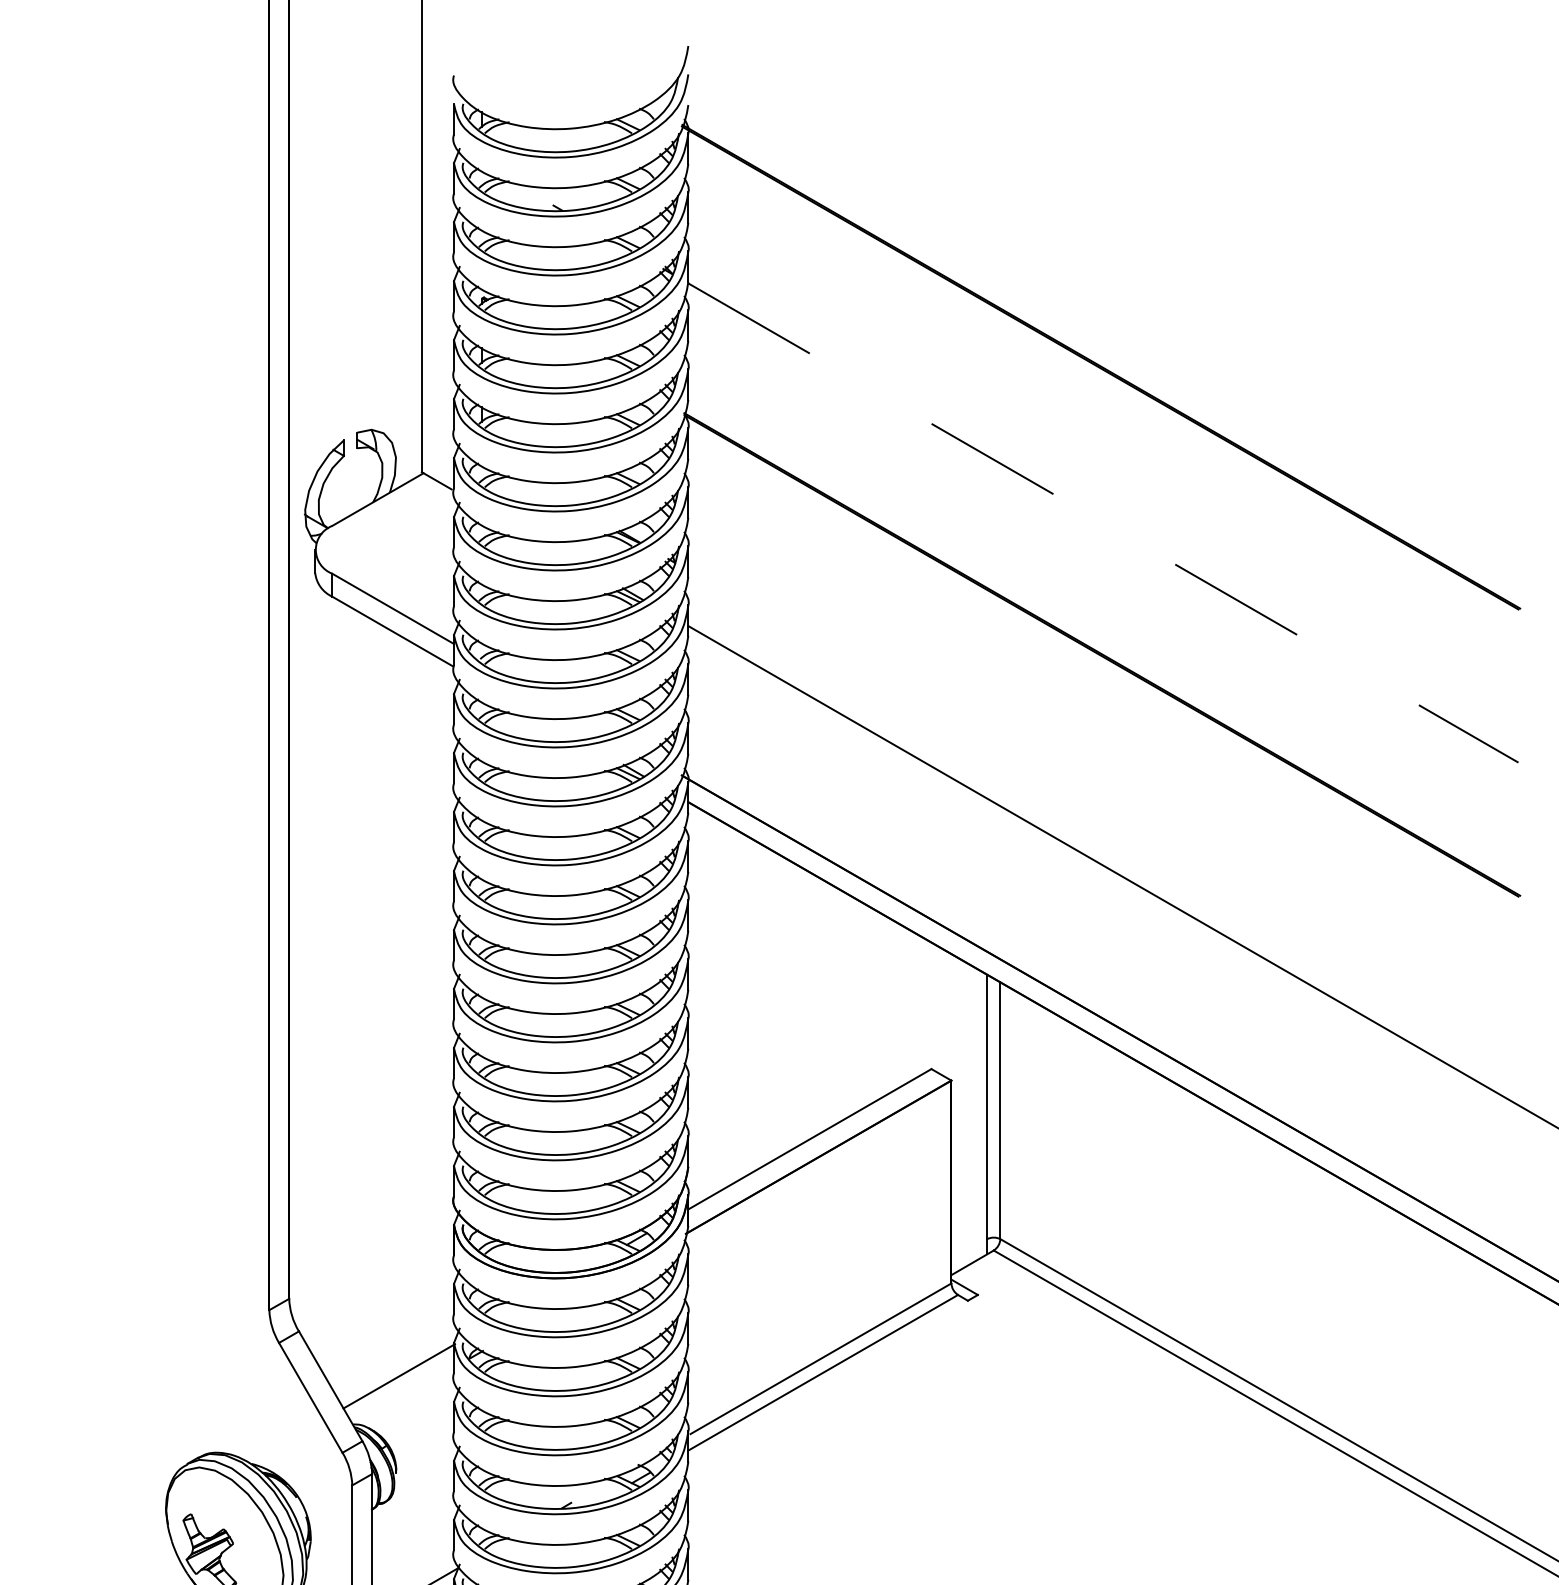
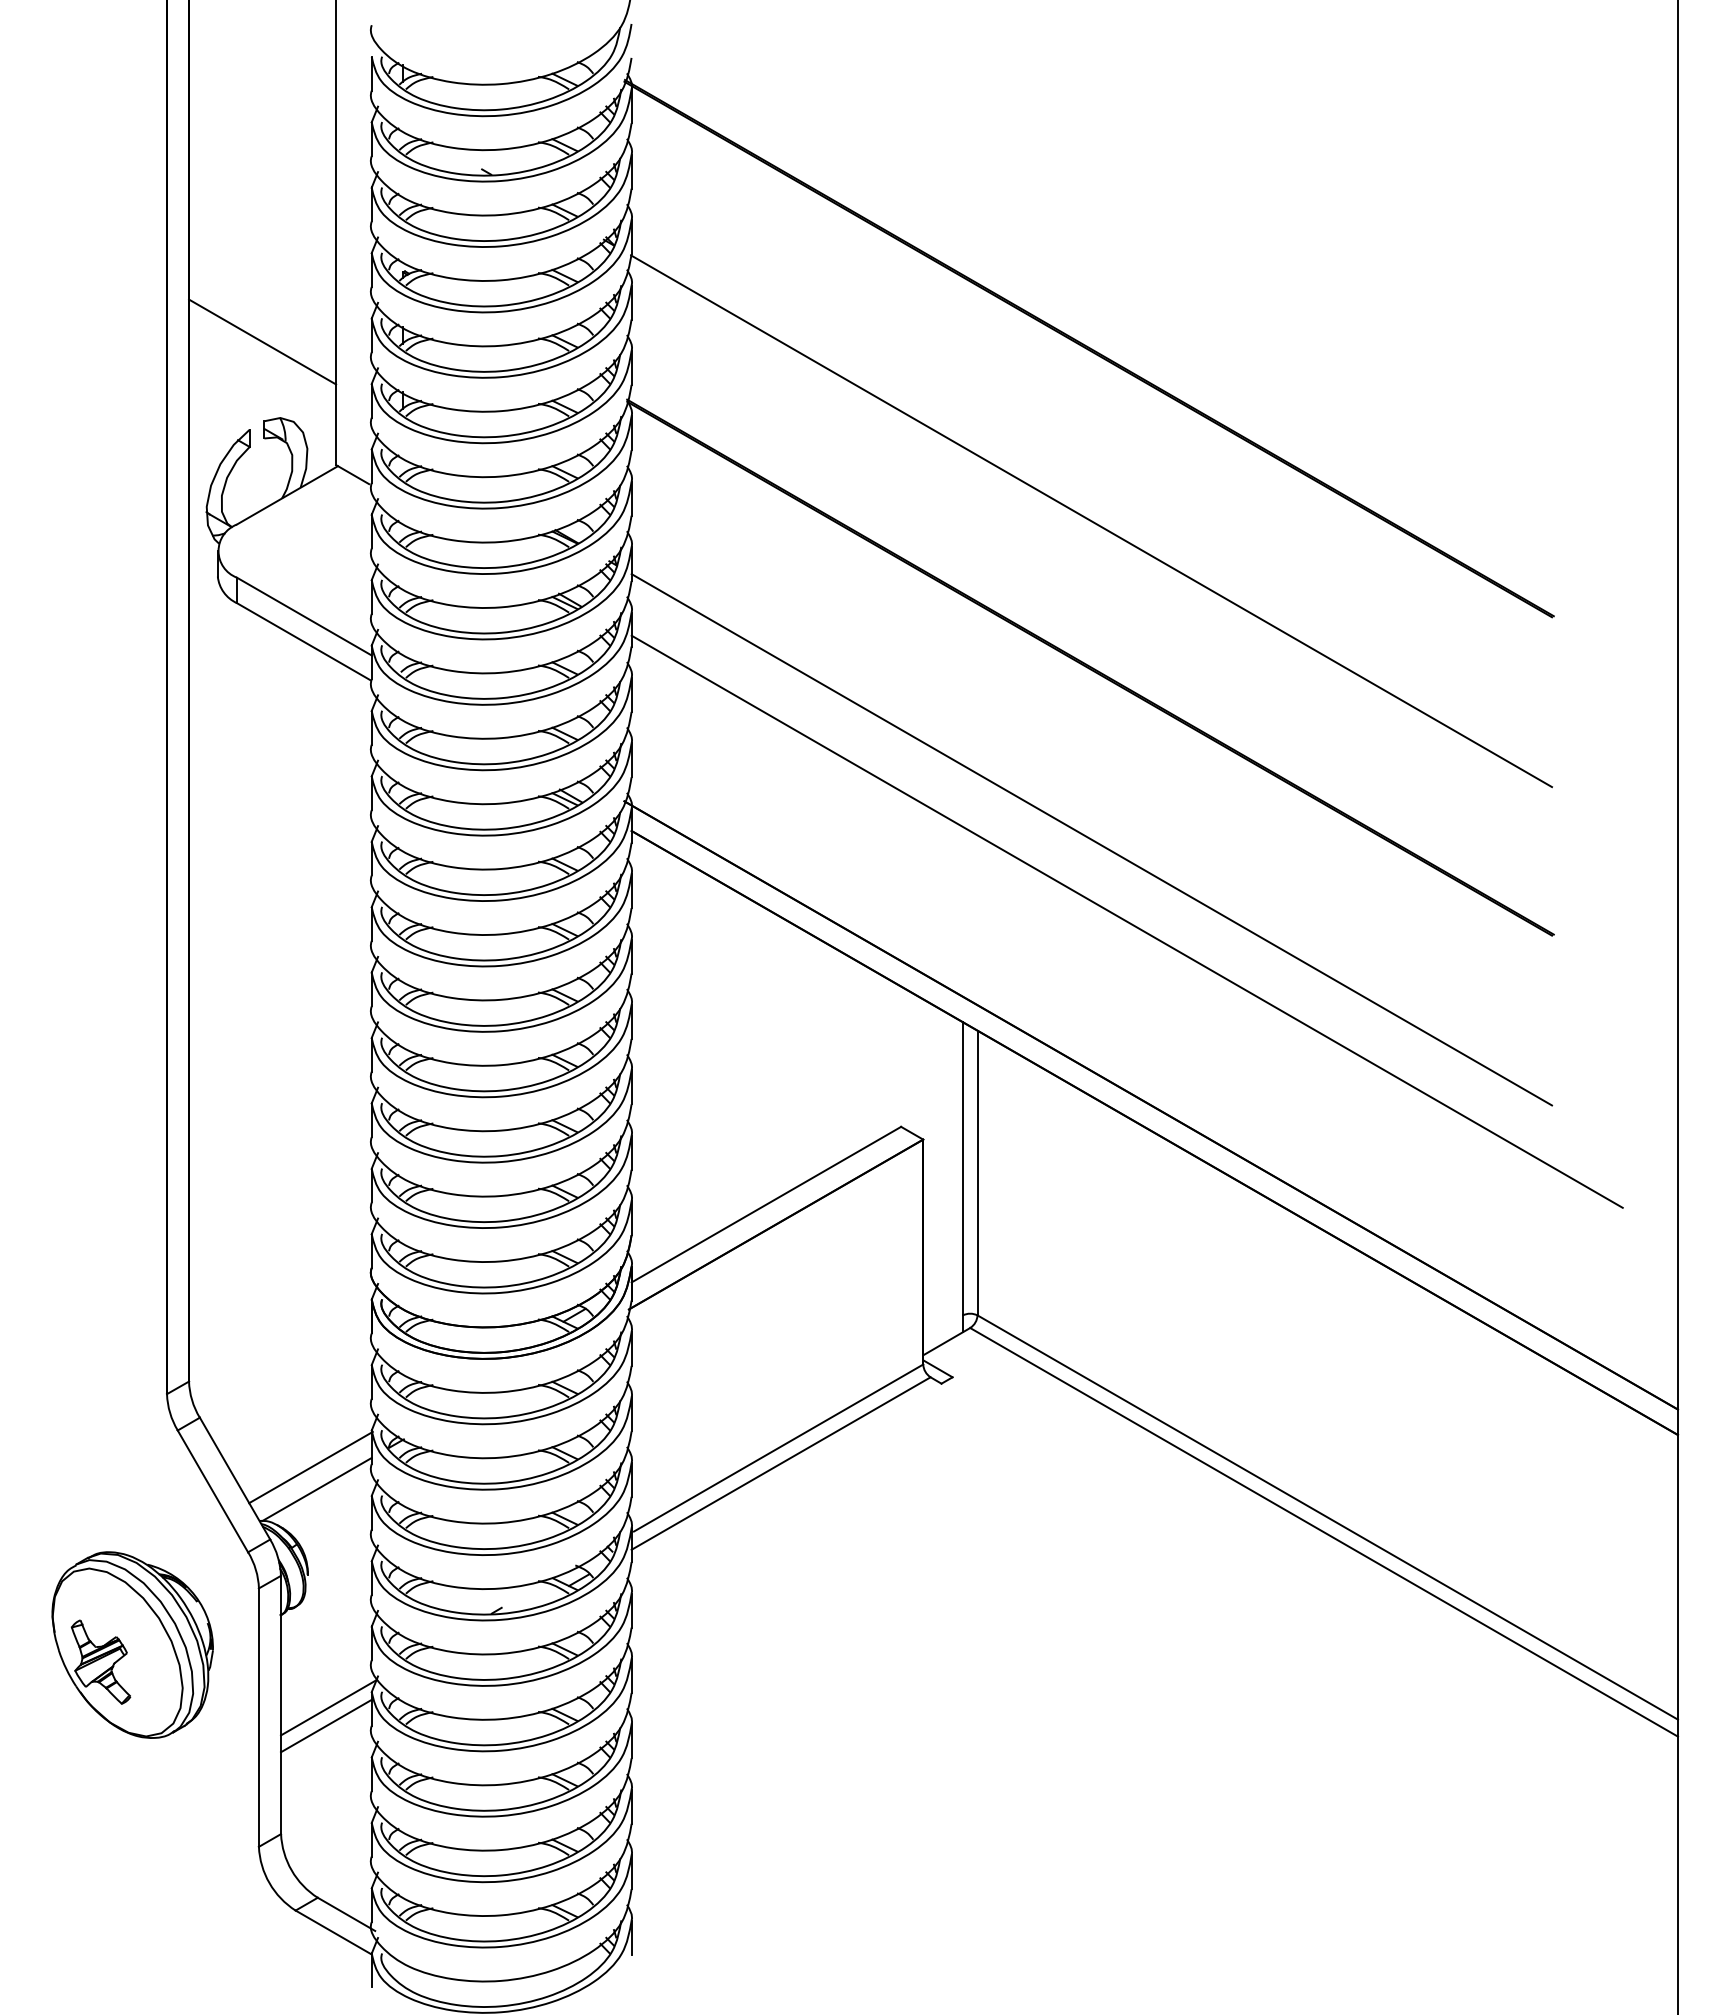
line: (355, 360) -> (262, 341), added
line: (1103, 523) -> (1091, 521), dashed -> solid
line: (1103, 809) -> (1091, 839), added
line: (404, 1396) -> (316, 1489), added

